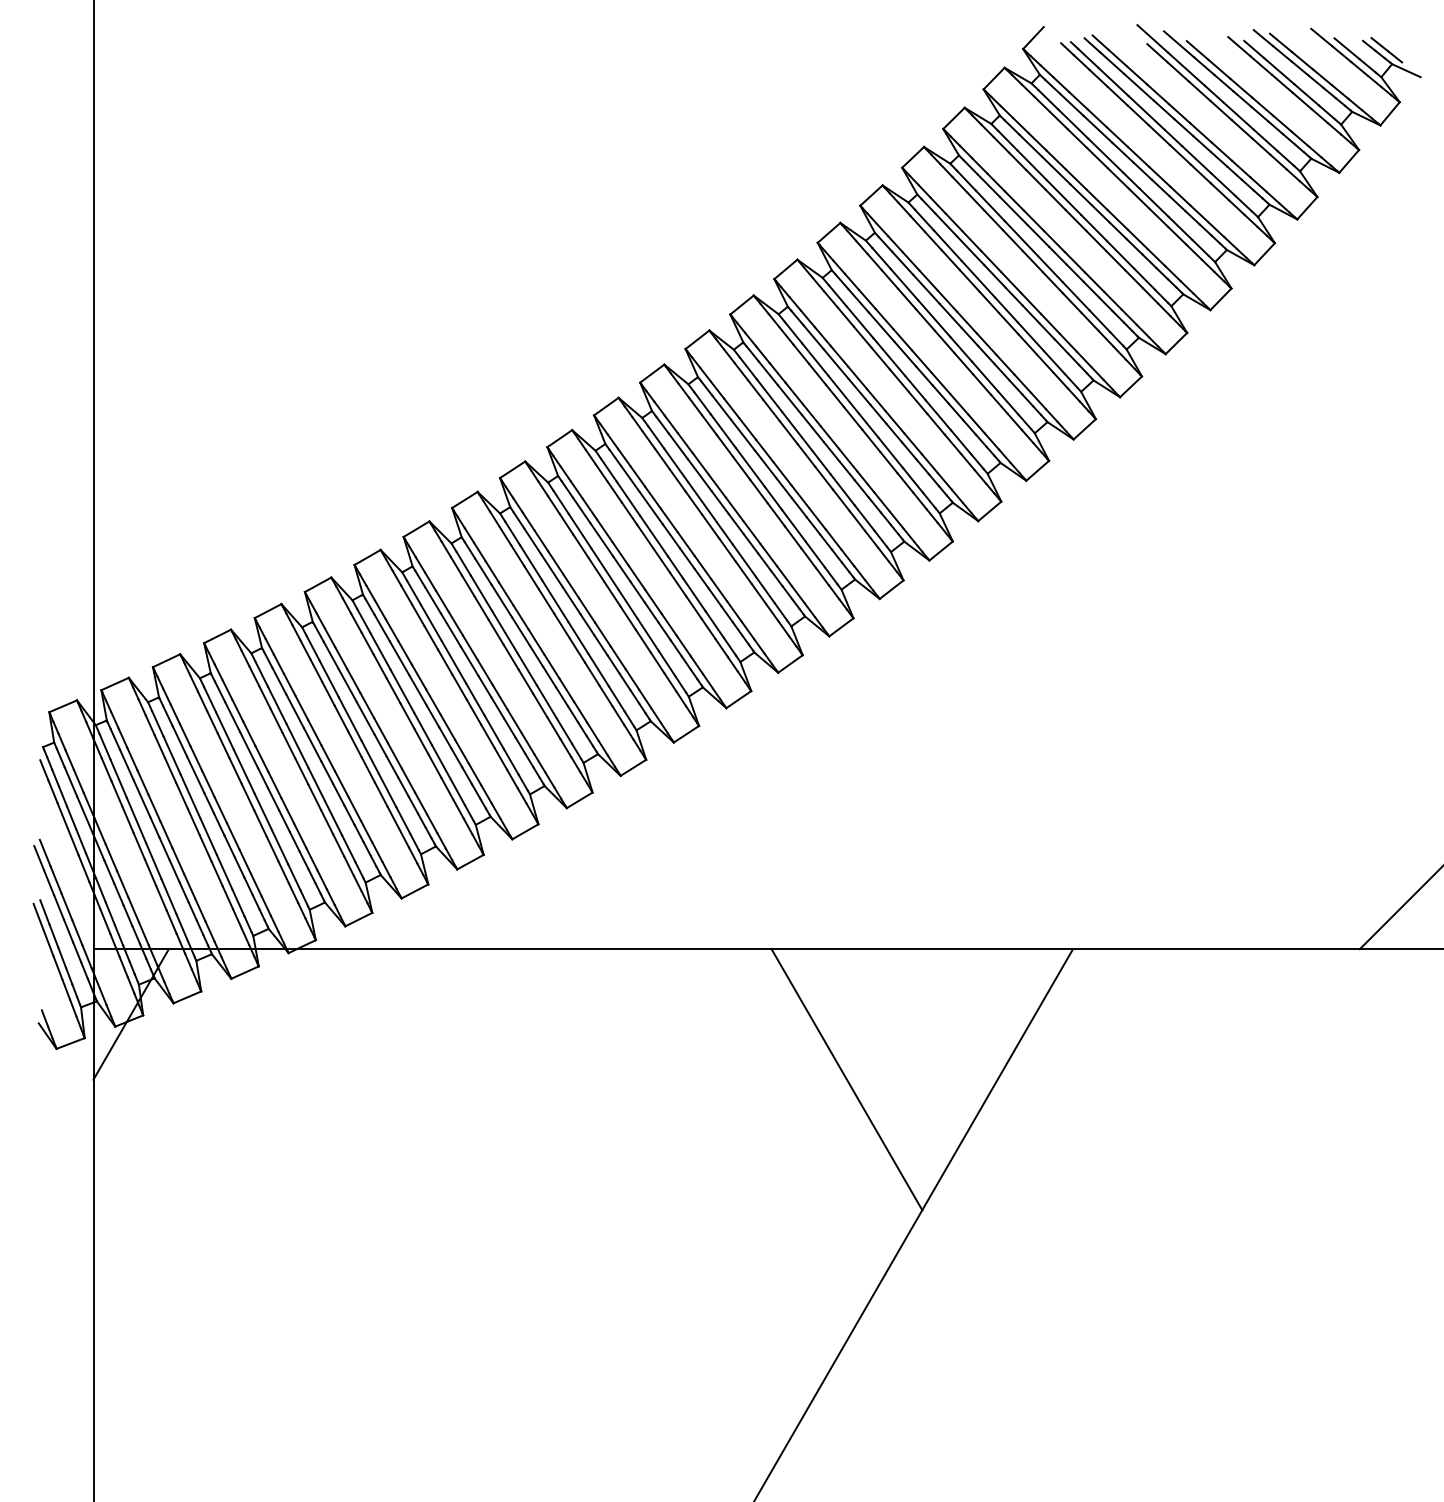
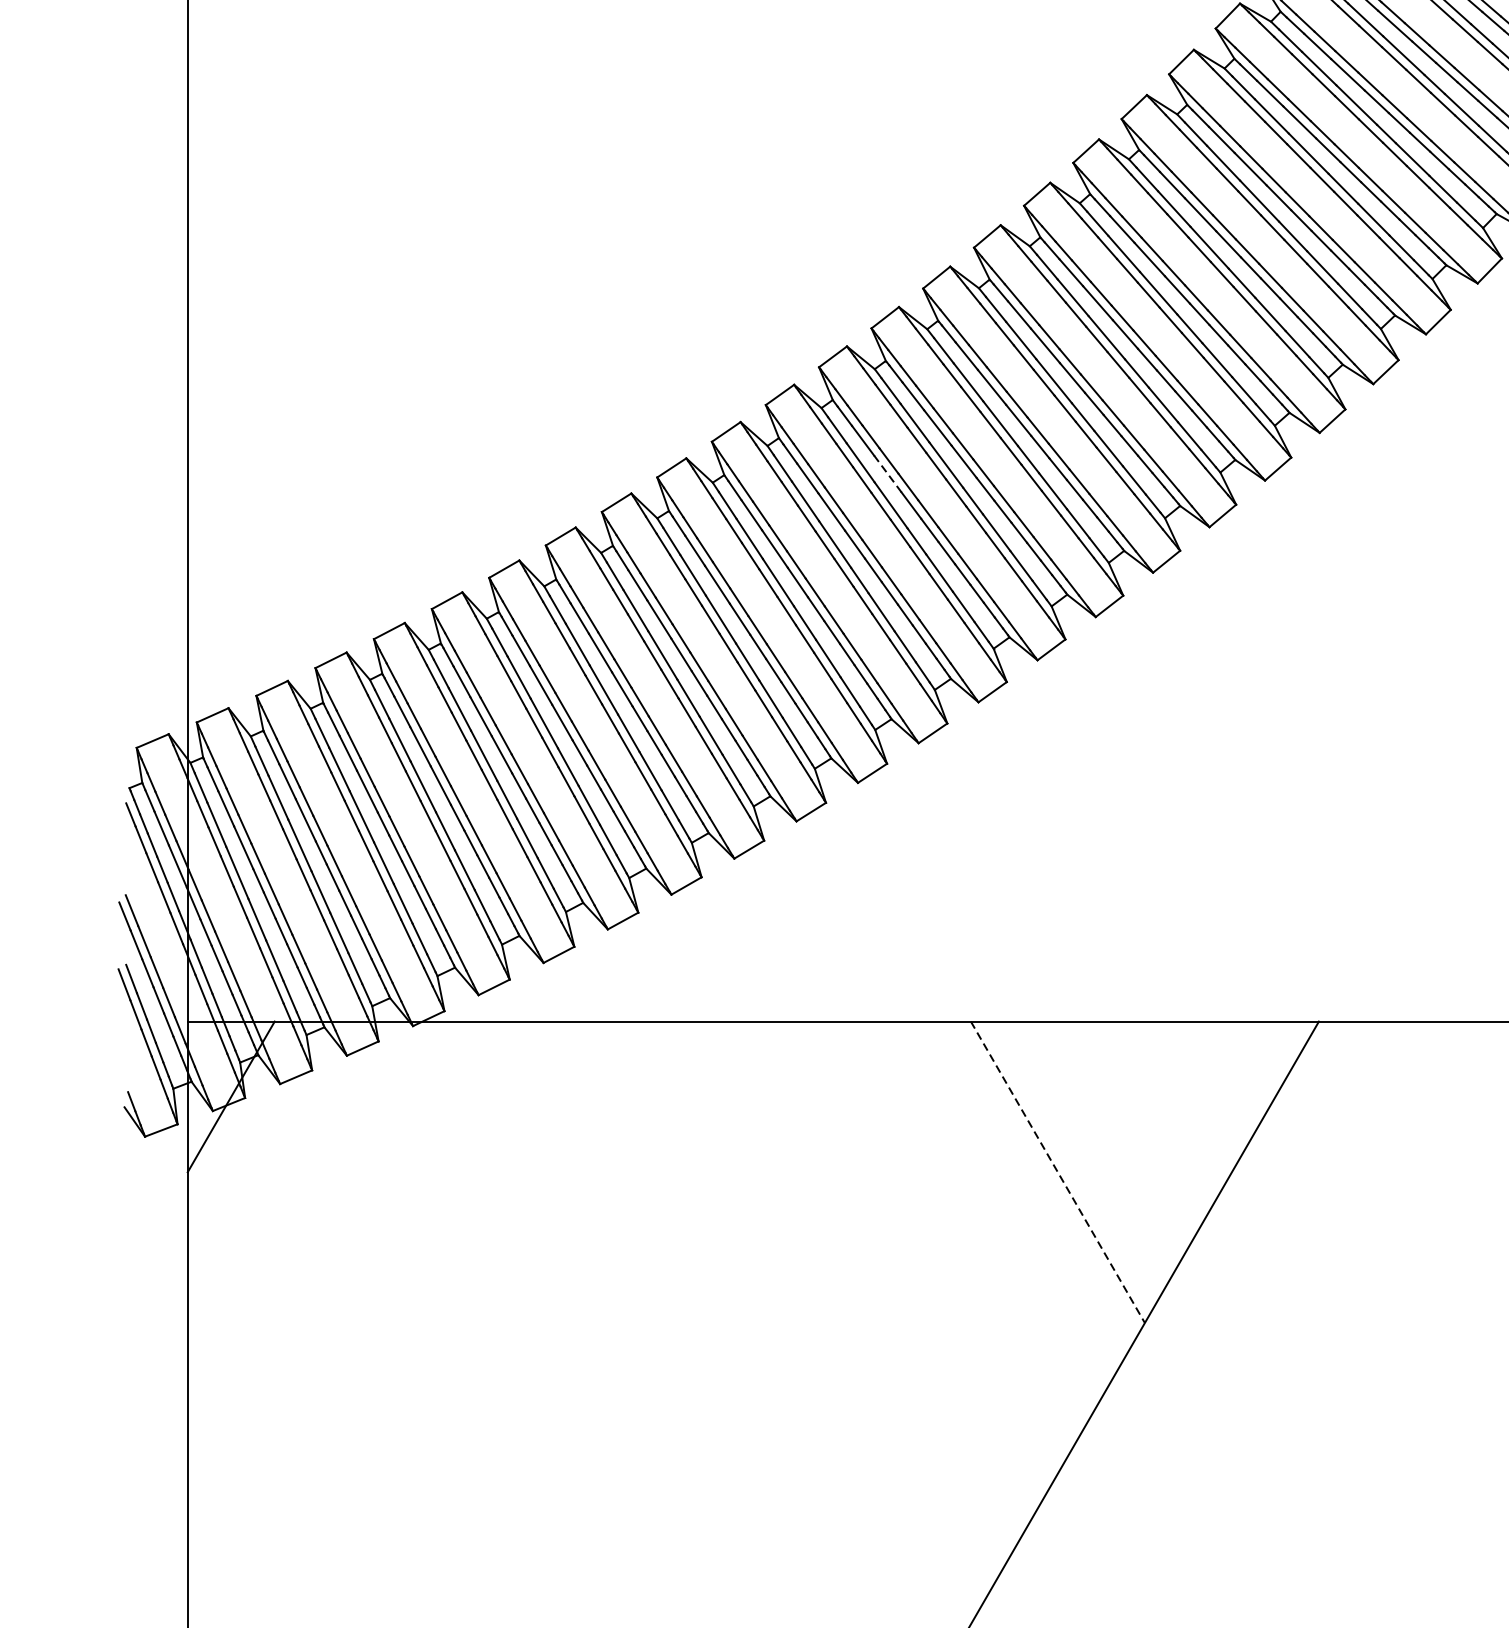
line: (699, 475) -> (887, 474), solid -> dashed
line: (846, 1079) -> (1057, 1172), solid -> dashed

